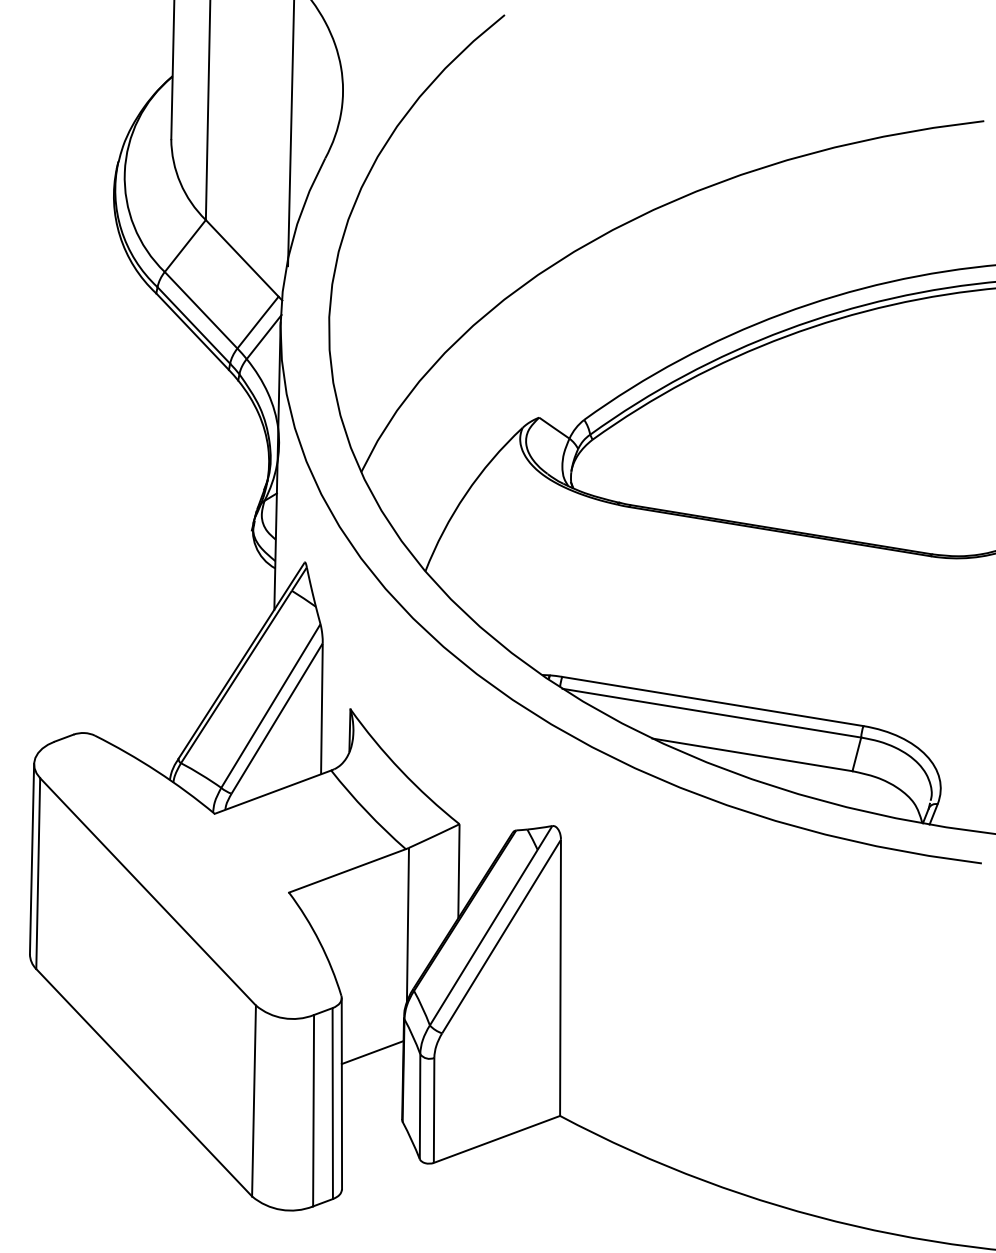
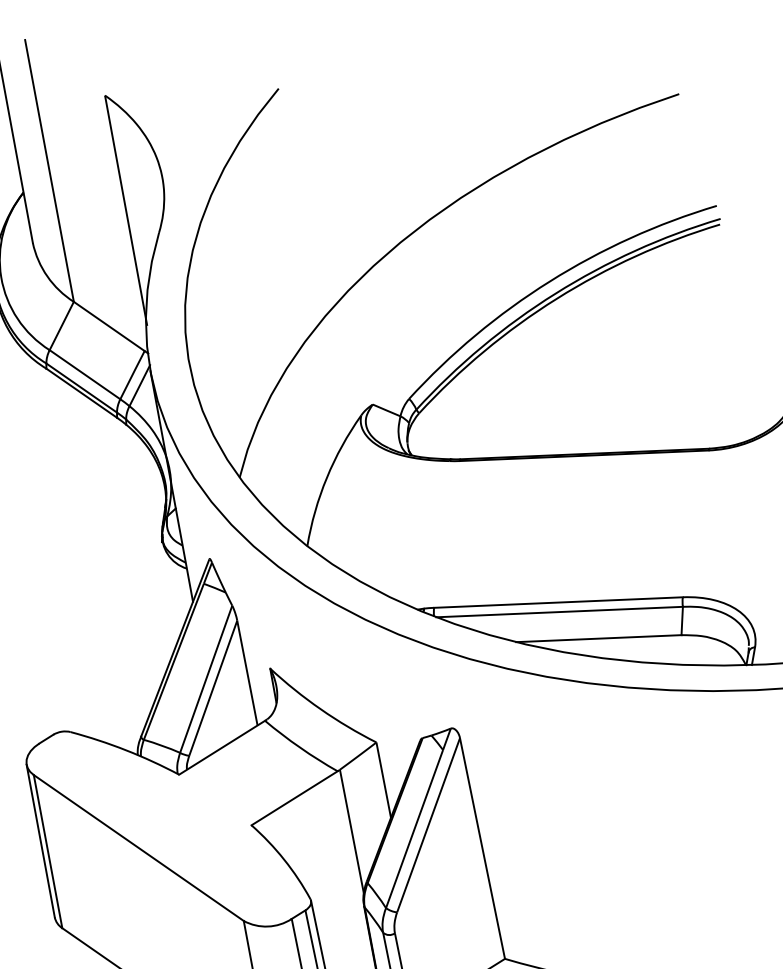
line: (372, 1052) -> (344, 939), removed

